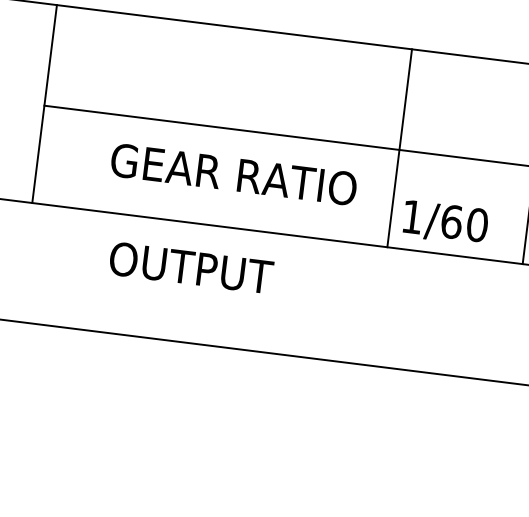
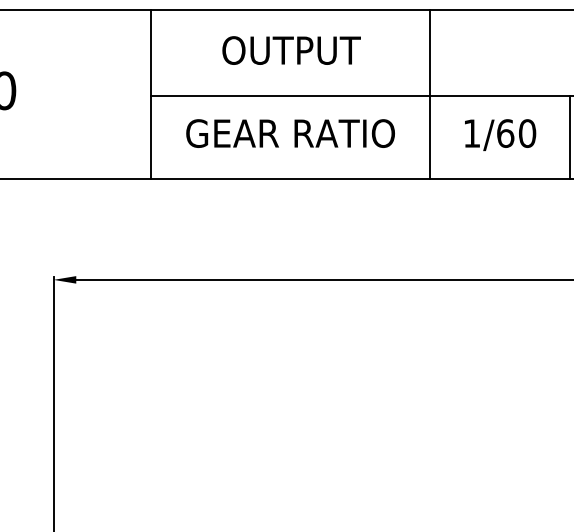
line: (400, 147) -> (430, 93), moved
text: (233, 174) -> (290, 133), moved
text: (445, 222) -> (500, 134), moved
text: (191, 267) -> (291, 50), moved

